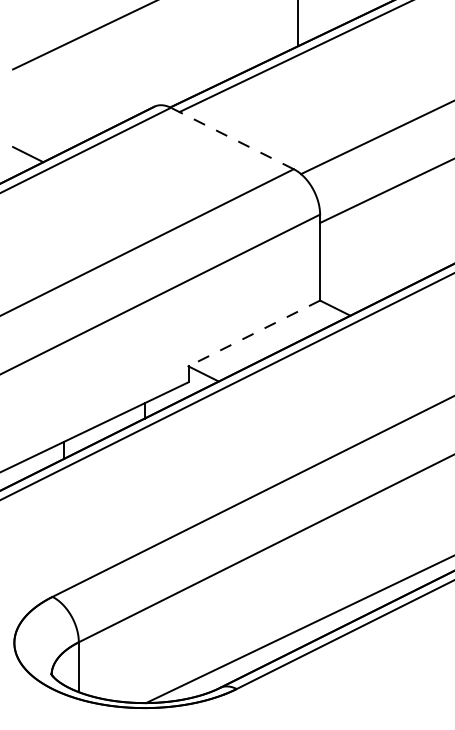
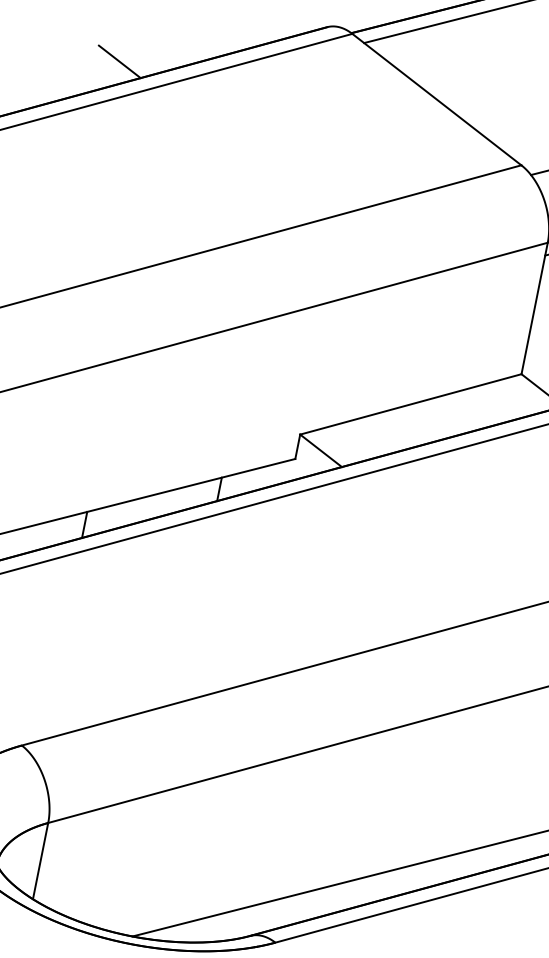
line: (232, 138) -> (437, 99), dashed -> solid
line: (254, 333) -> (411, 404), dashed -> solid

